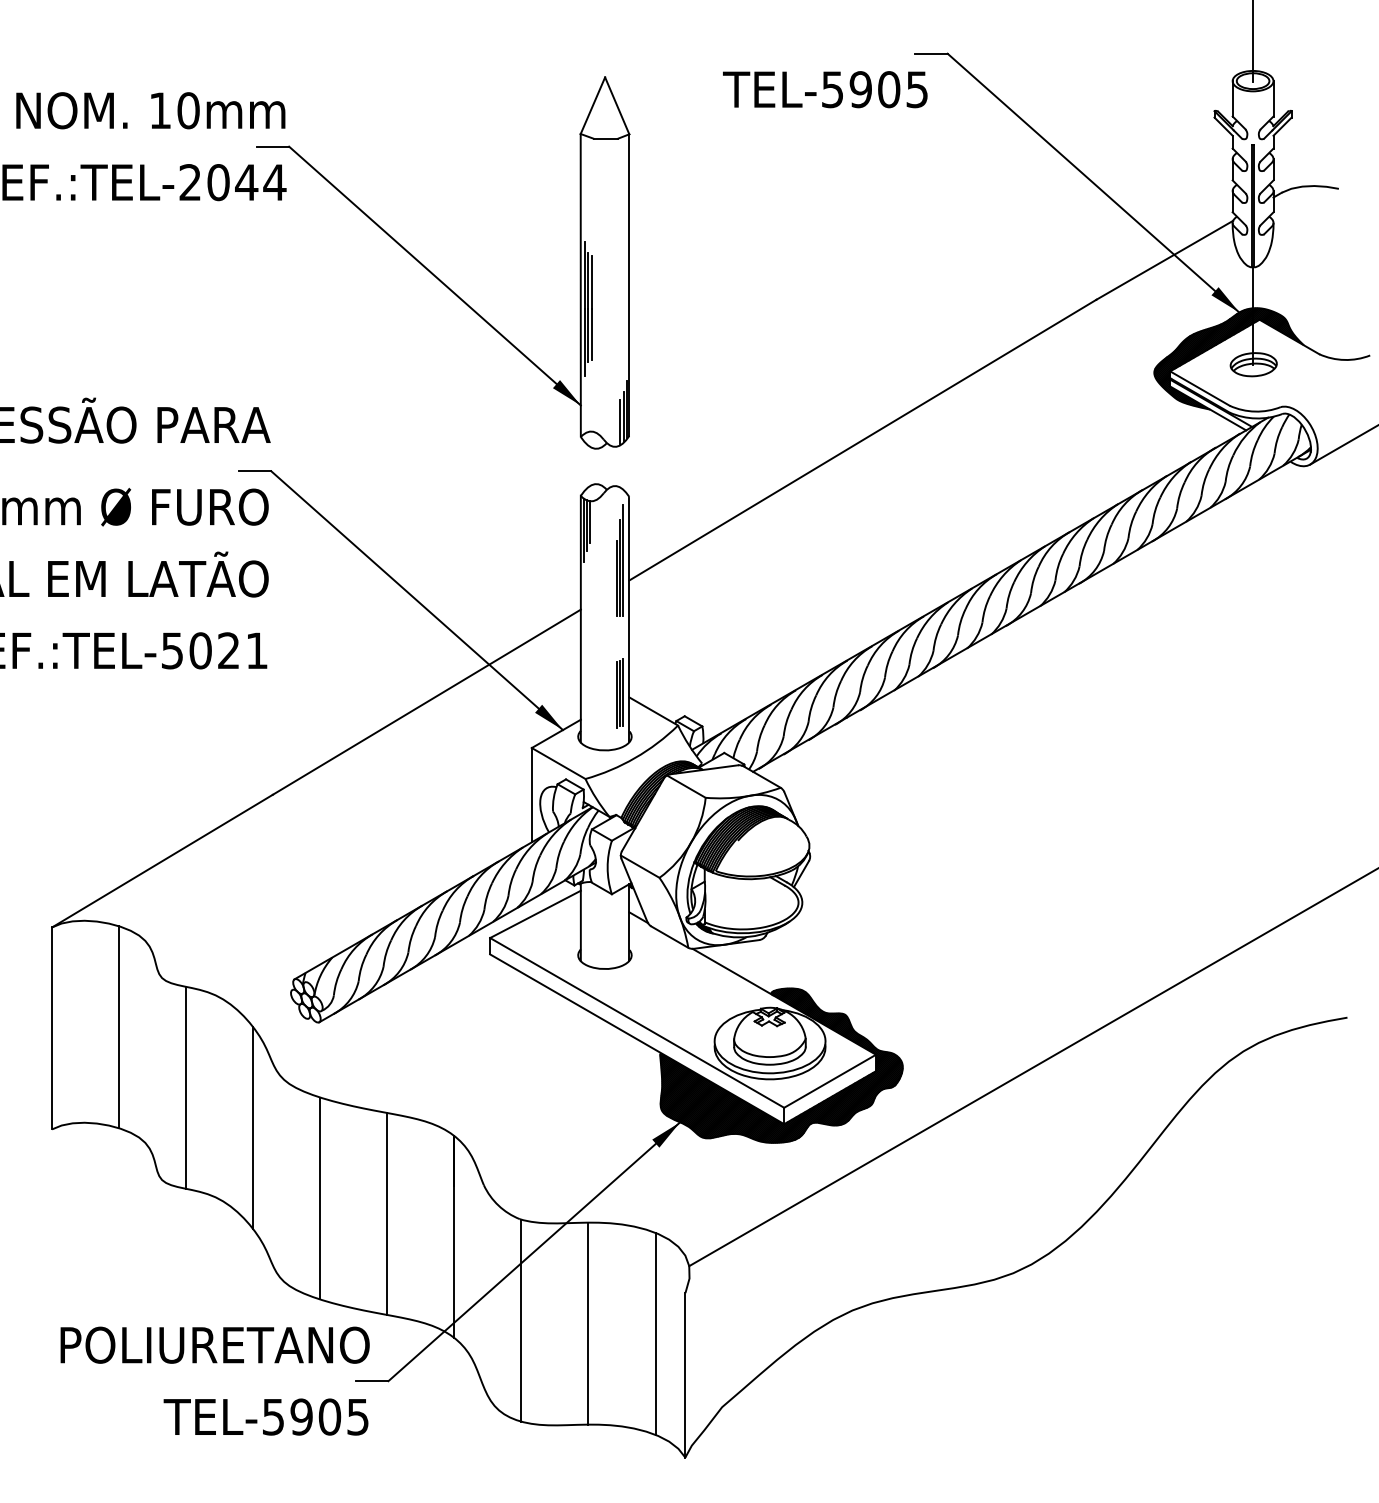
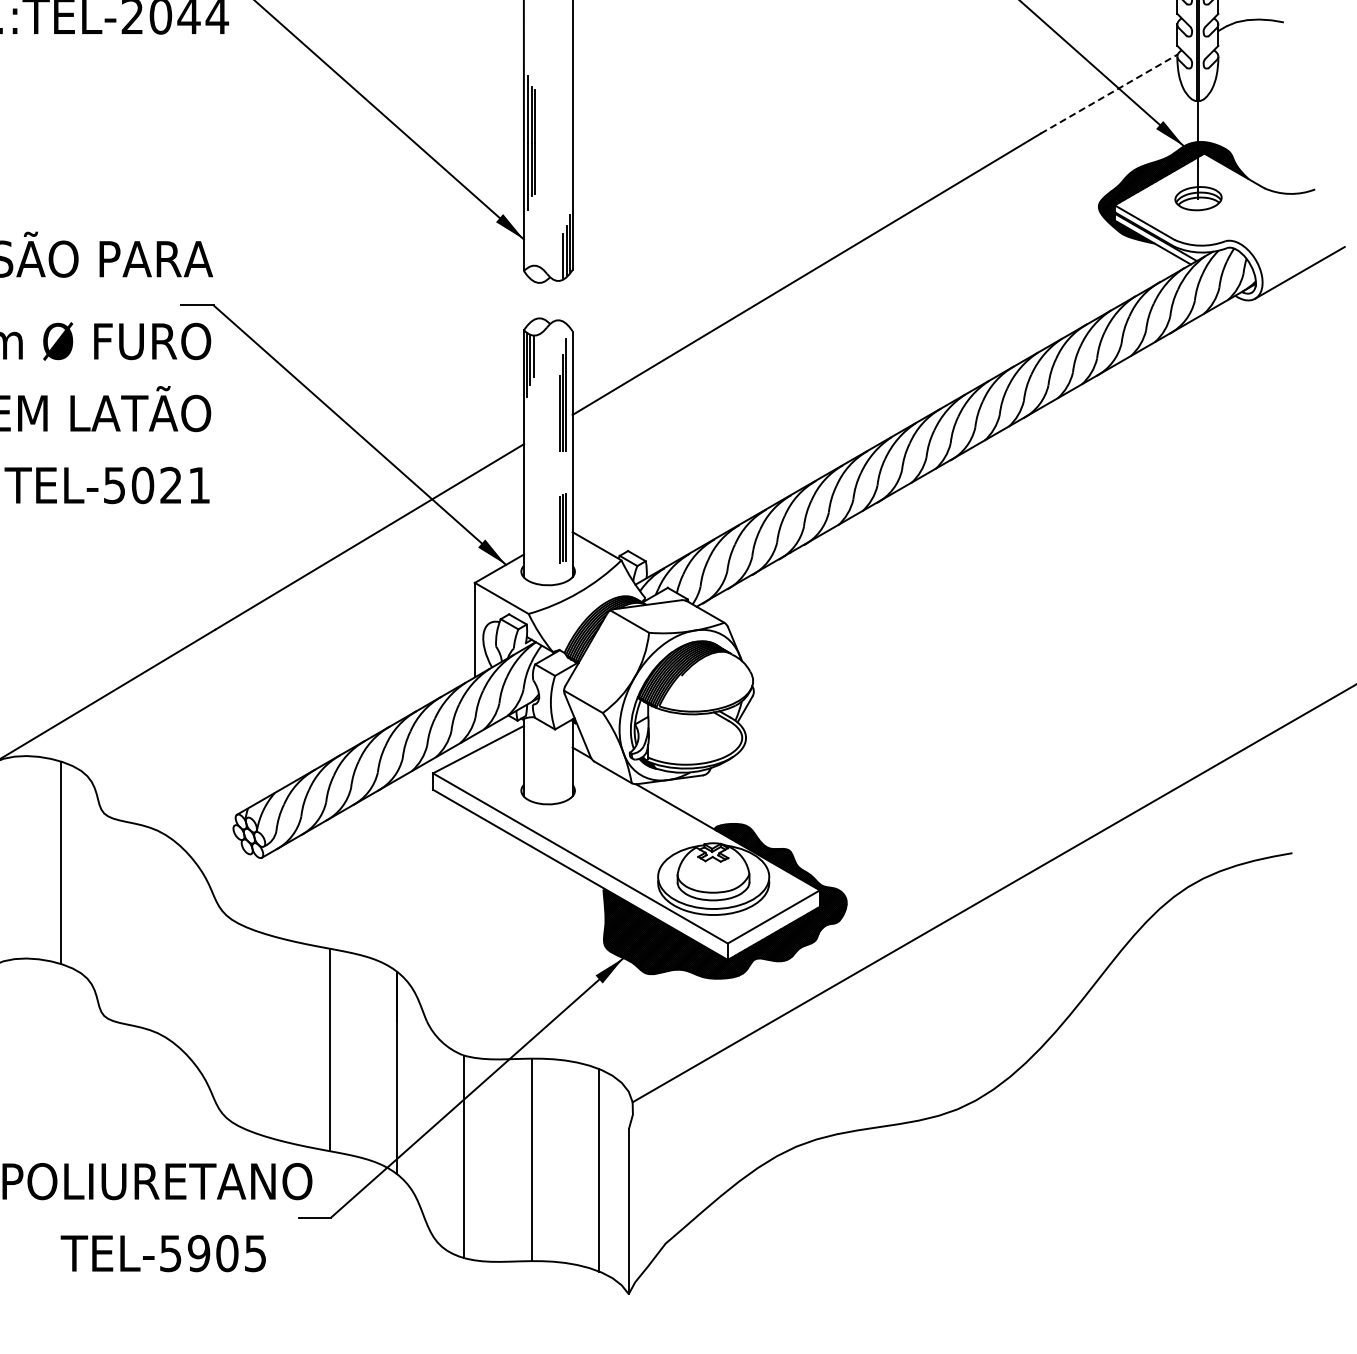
line: (1164, 260) -> (1109, 94), solid -> dashed
line: (186, 1087) -> (128, 923), removed
line: (253, 1128) -> (195, 964), removed
line: (320, 1198) -> (263, 1034), removed
text: (265, 1416) -> (162, 1252), moved

